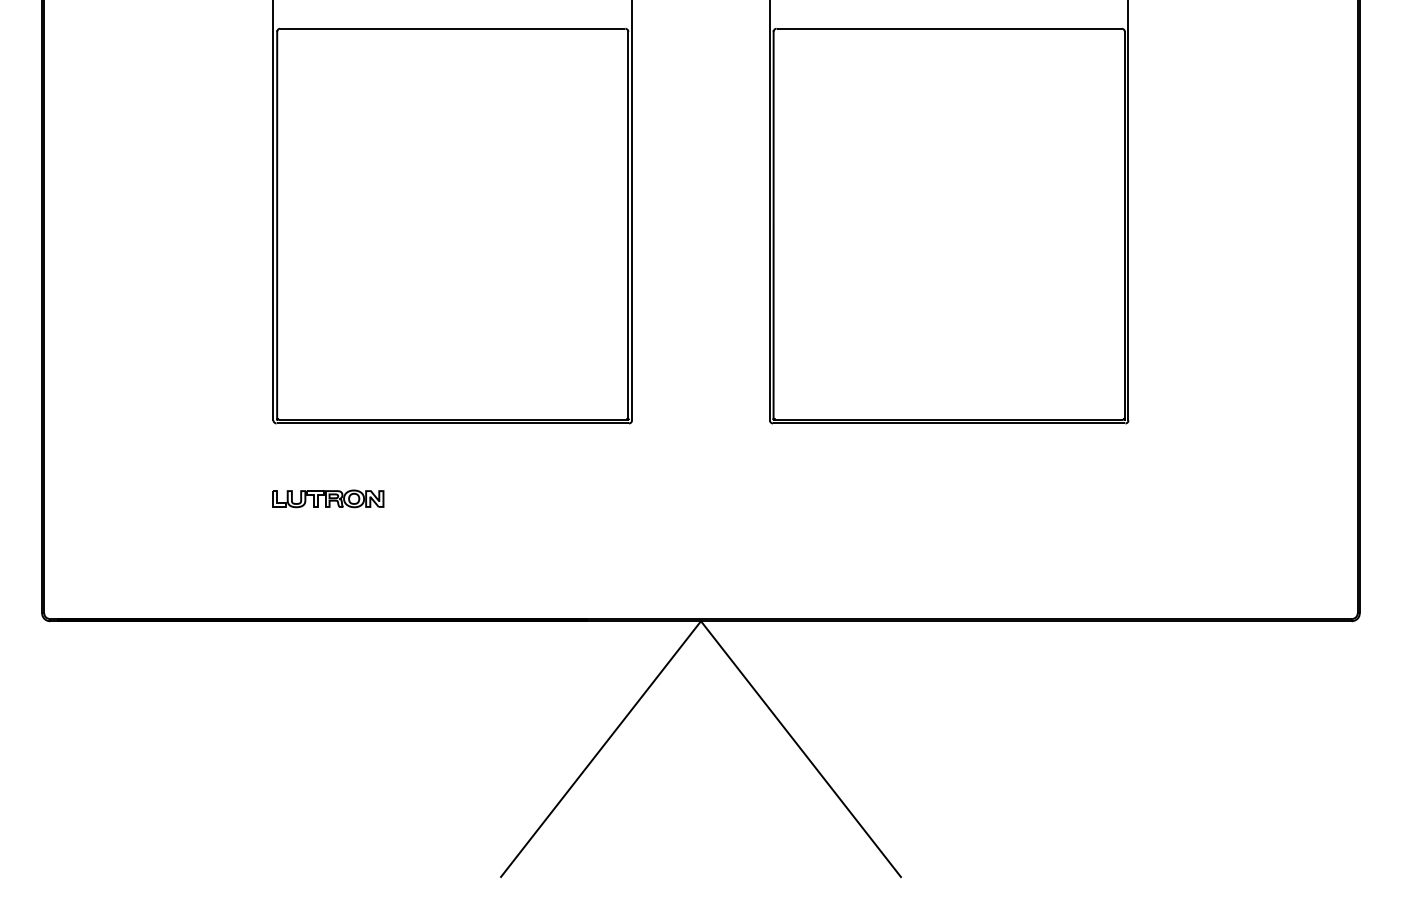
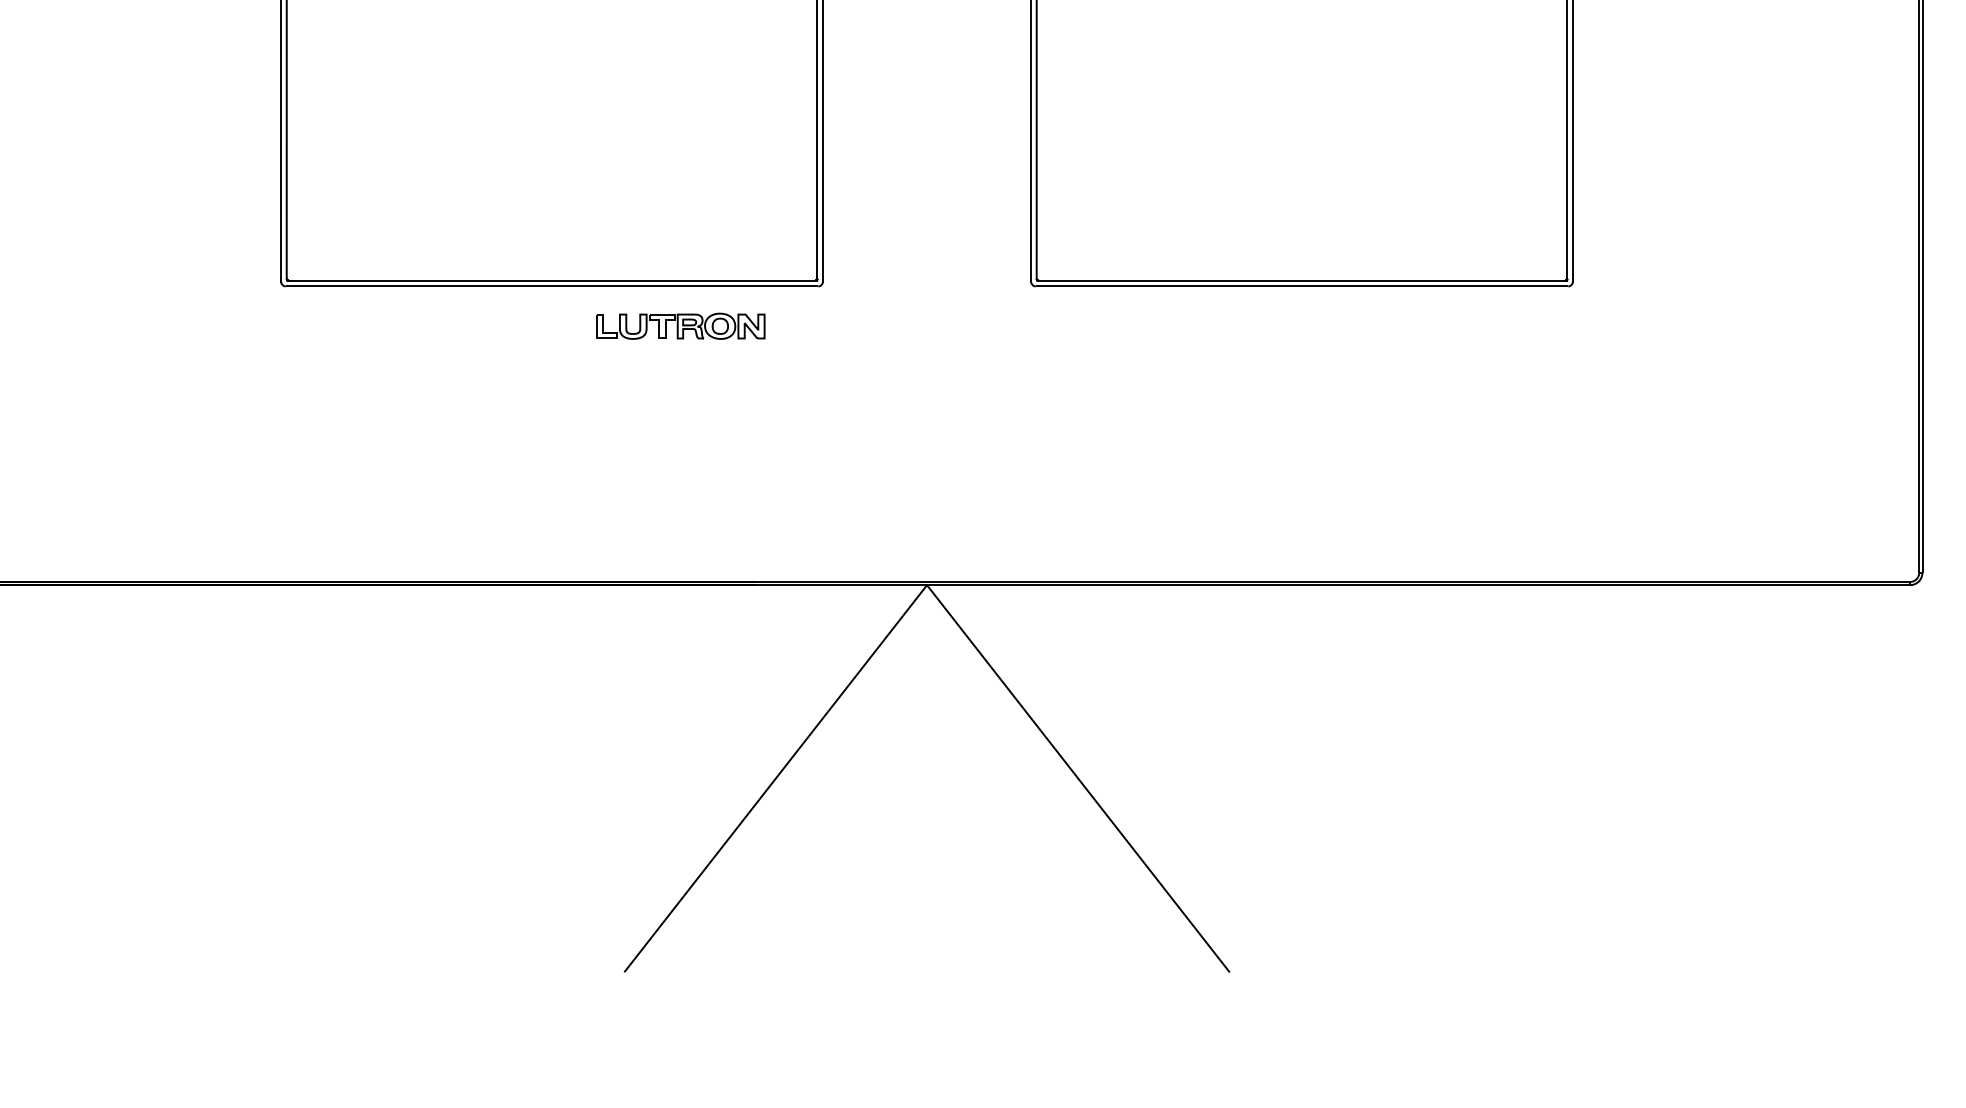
part: (328, 498) -> (681, 325), moved

